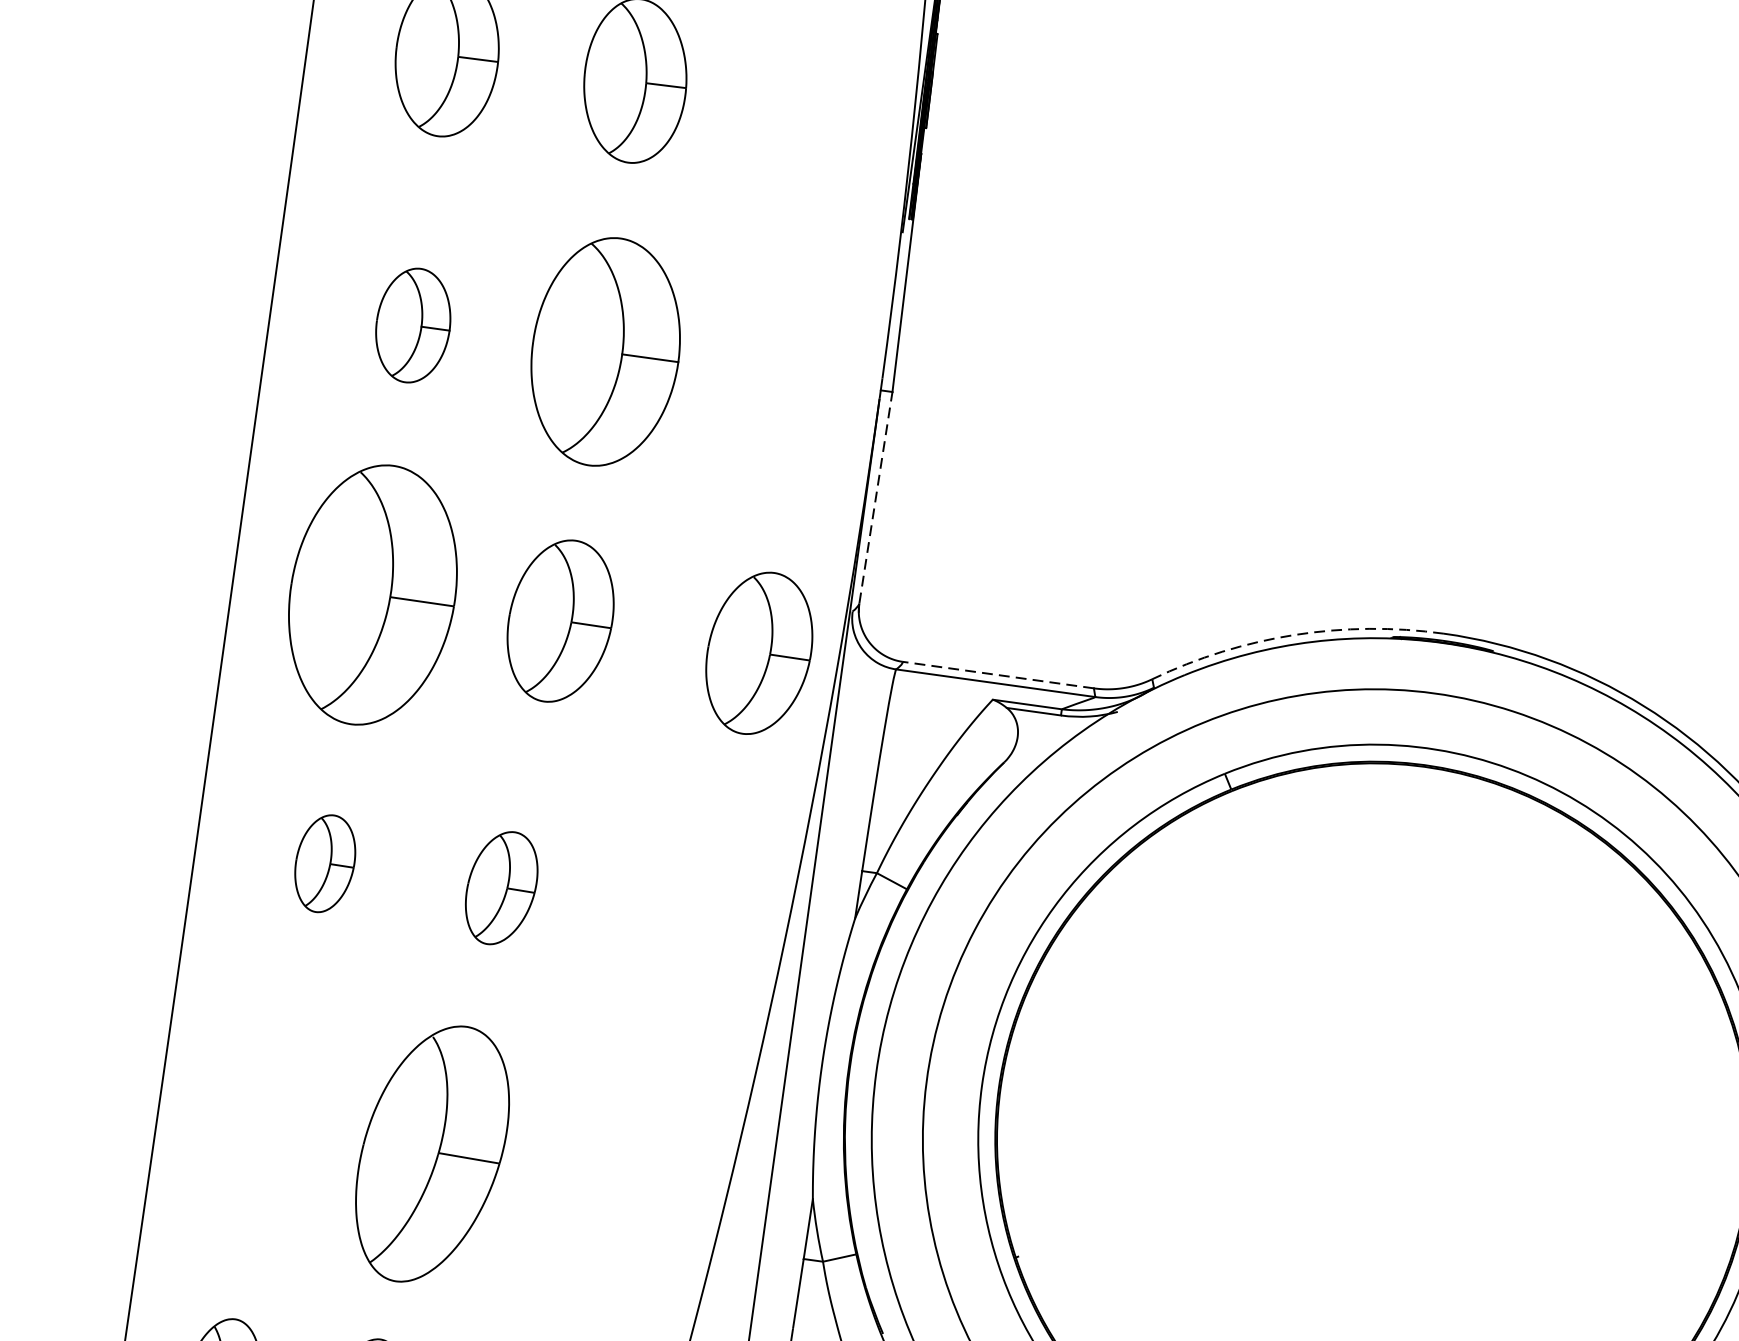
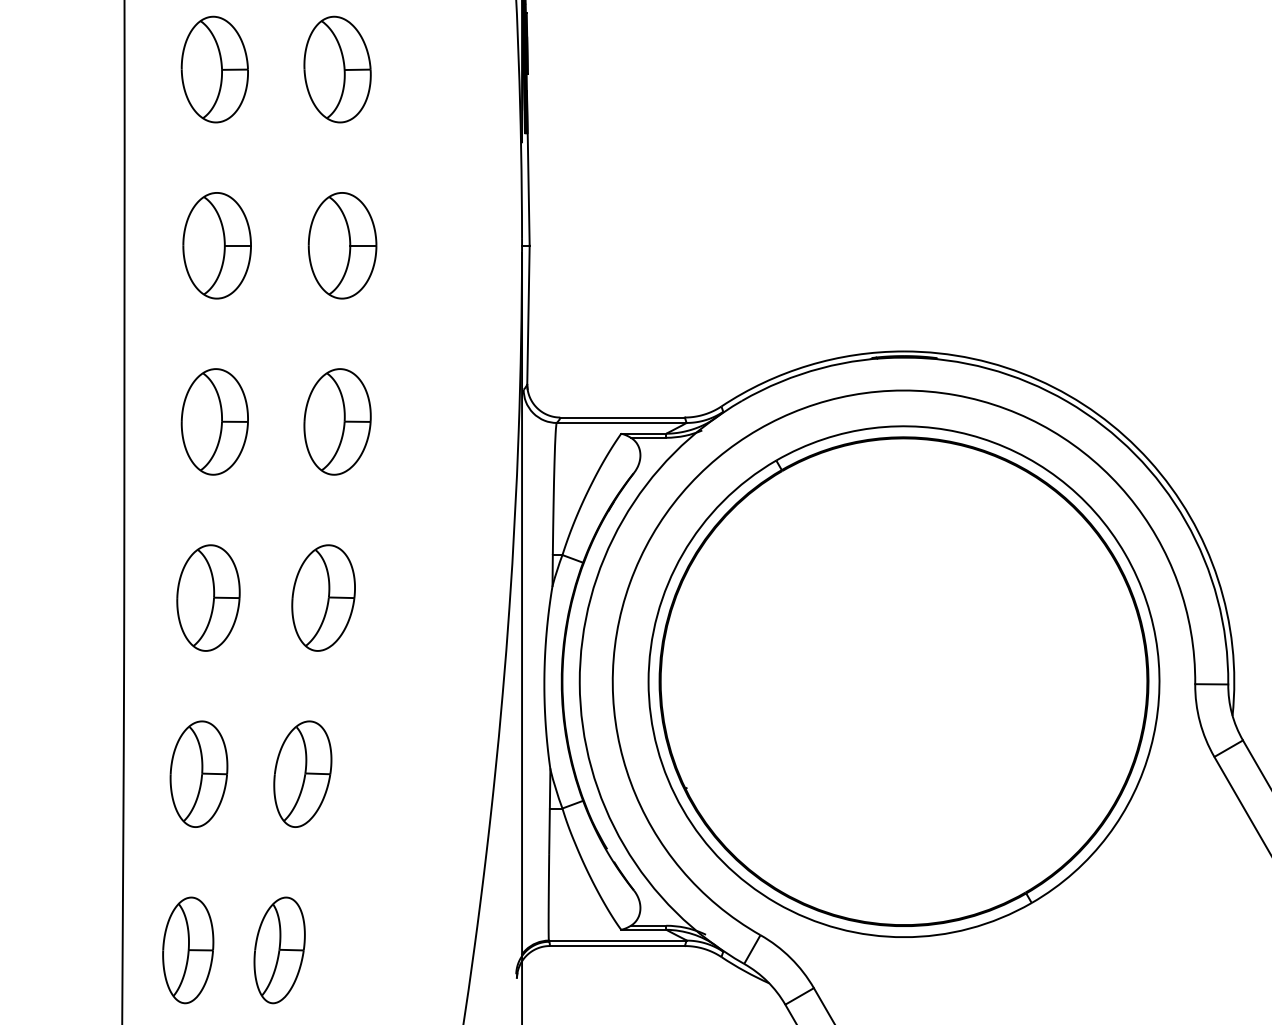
part: (412, 324) -> (216, 245), size x1.43
part: (605, 351) -> (342, 245), size x0.71
line: (876, 497) -> (528, 314), dashed -> solid
part: (371, 594) -> (214, 421), size x0.62
arc: (1294, 634) -> (808, 365), dashed -> solid
part: (759, 652) -> (467, 424), removed
line: (998, 675) -> (622, 417), dashed -> solid
part: (325, 862) -> (208, 597), size x1.67
part: (501, 887) -> (323, 597), size x1.43
part: (272, 1130) -> (198, 773), added
part: (431, 1152) -> (302, 773), size x0.62

